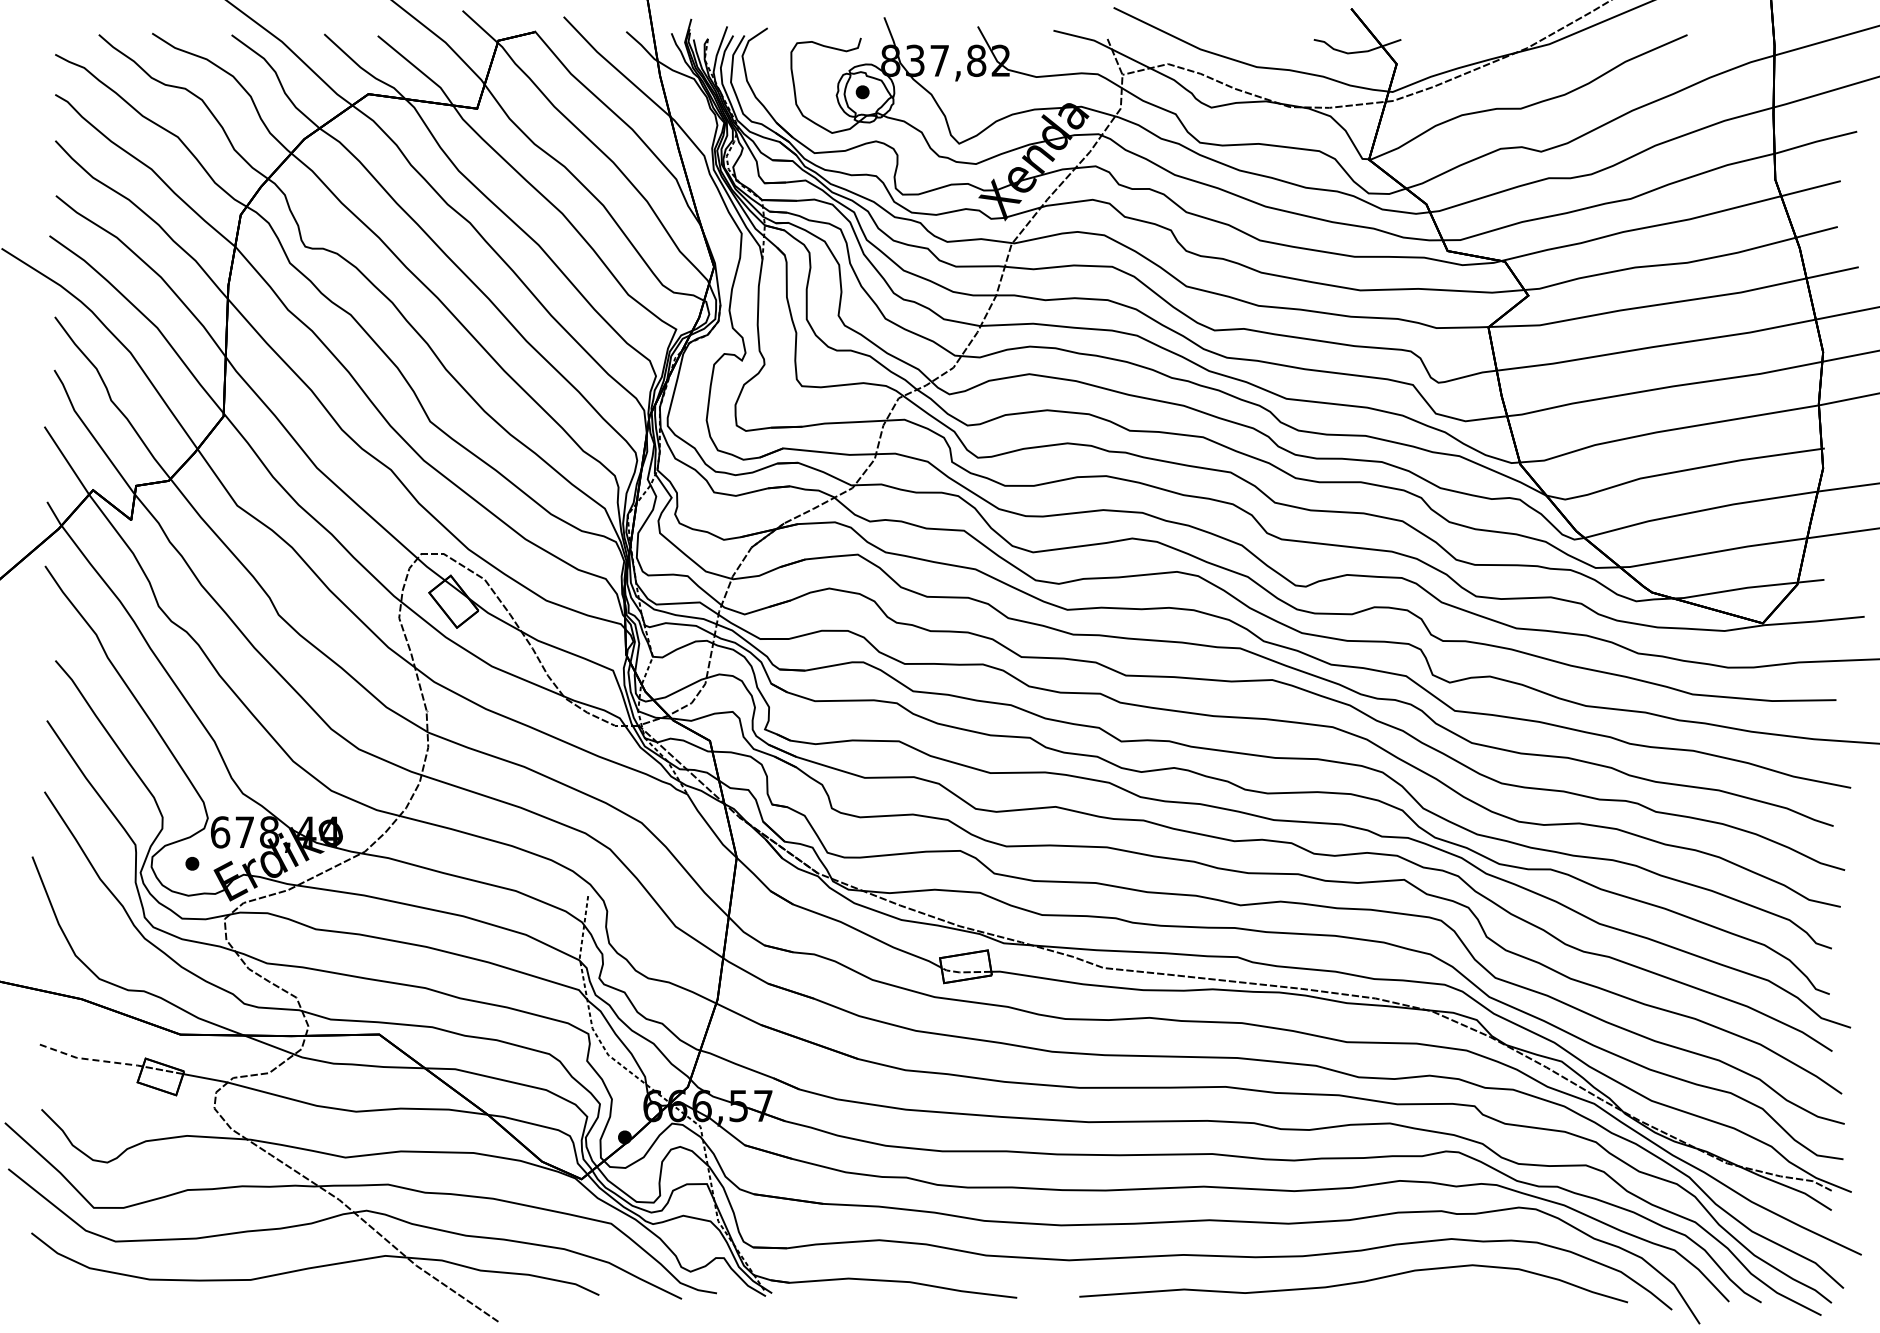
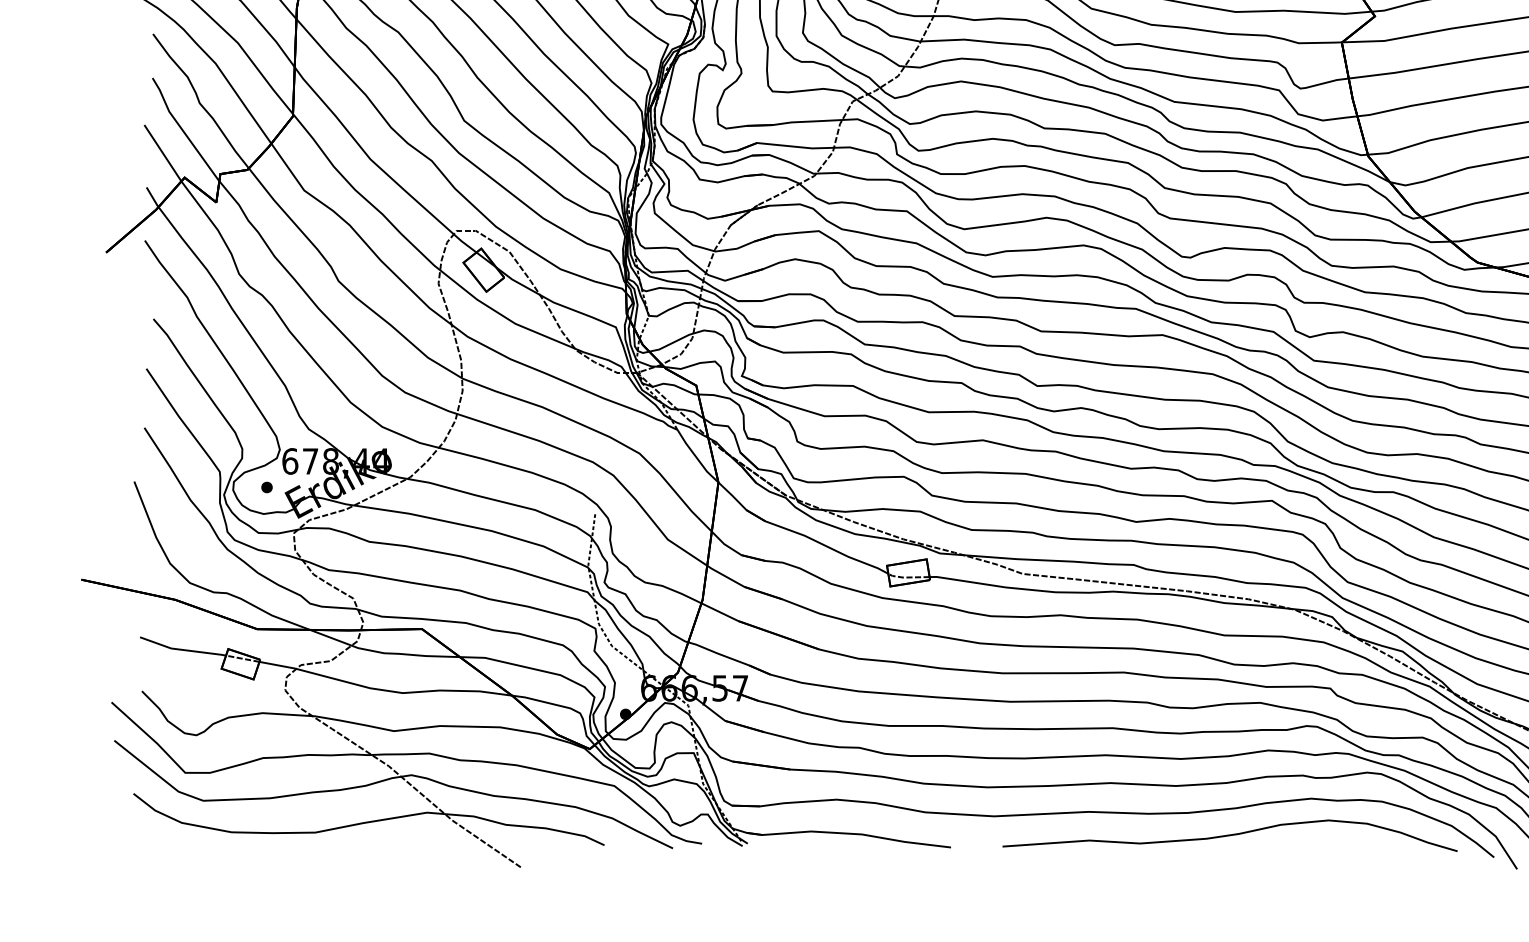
line: (90, 1059) -> (182, 649), dashed -> solid

